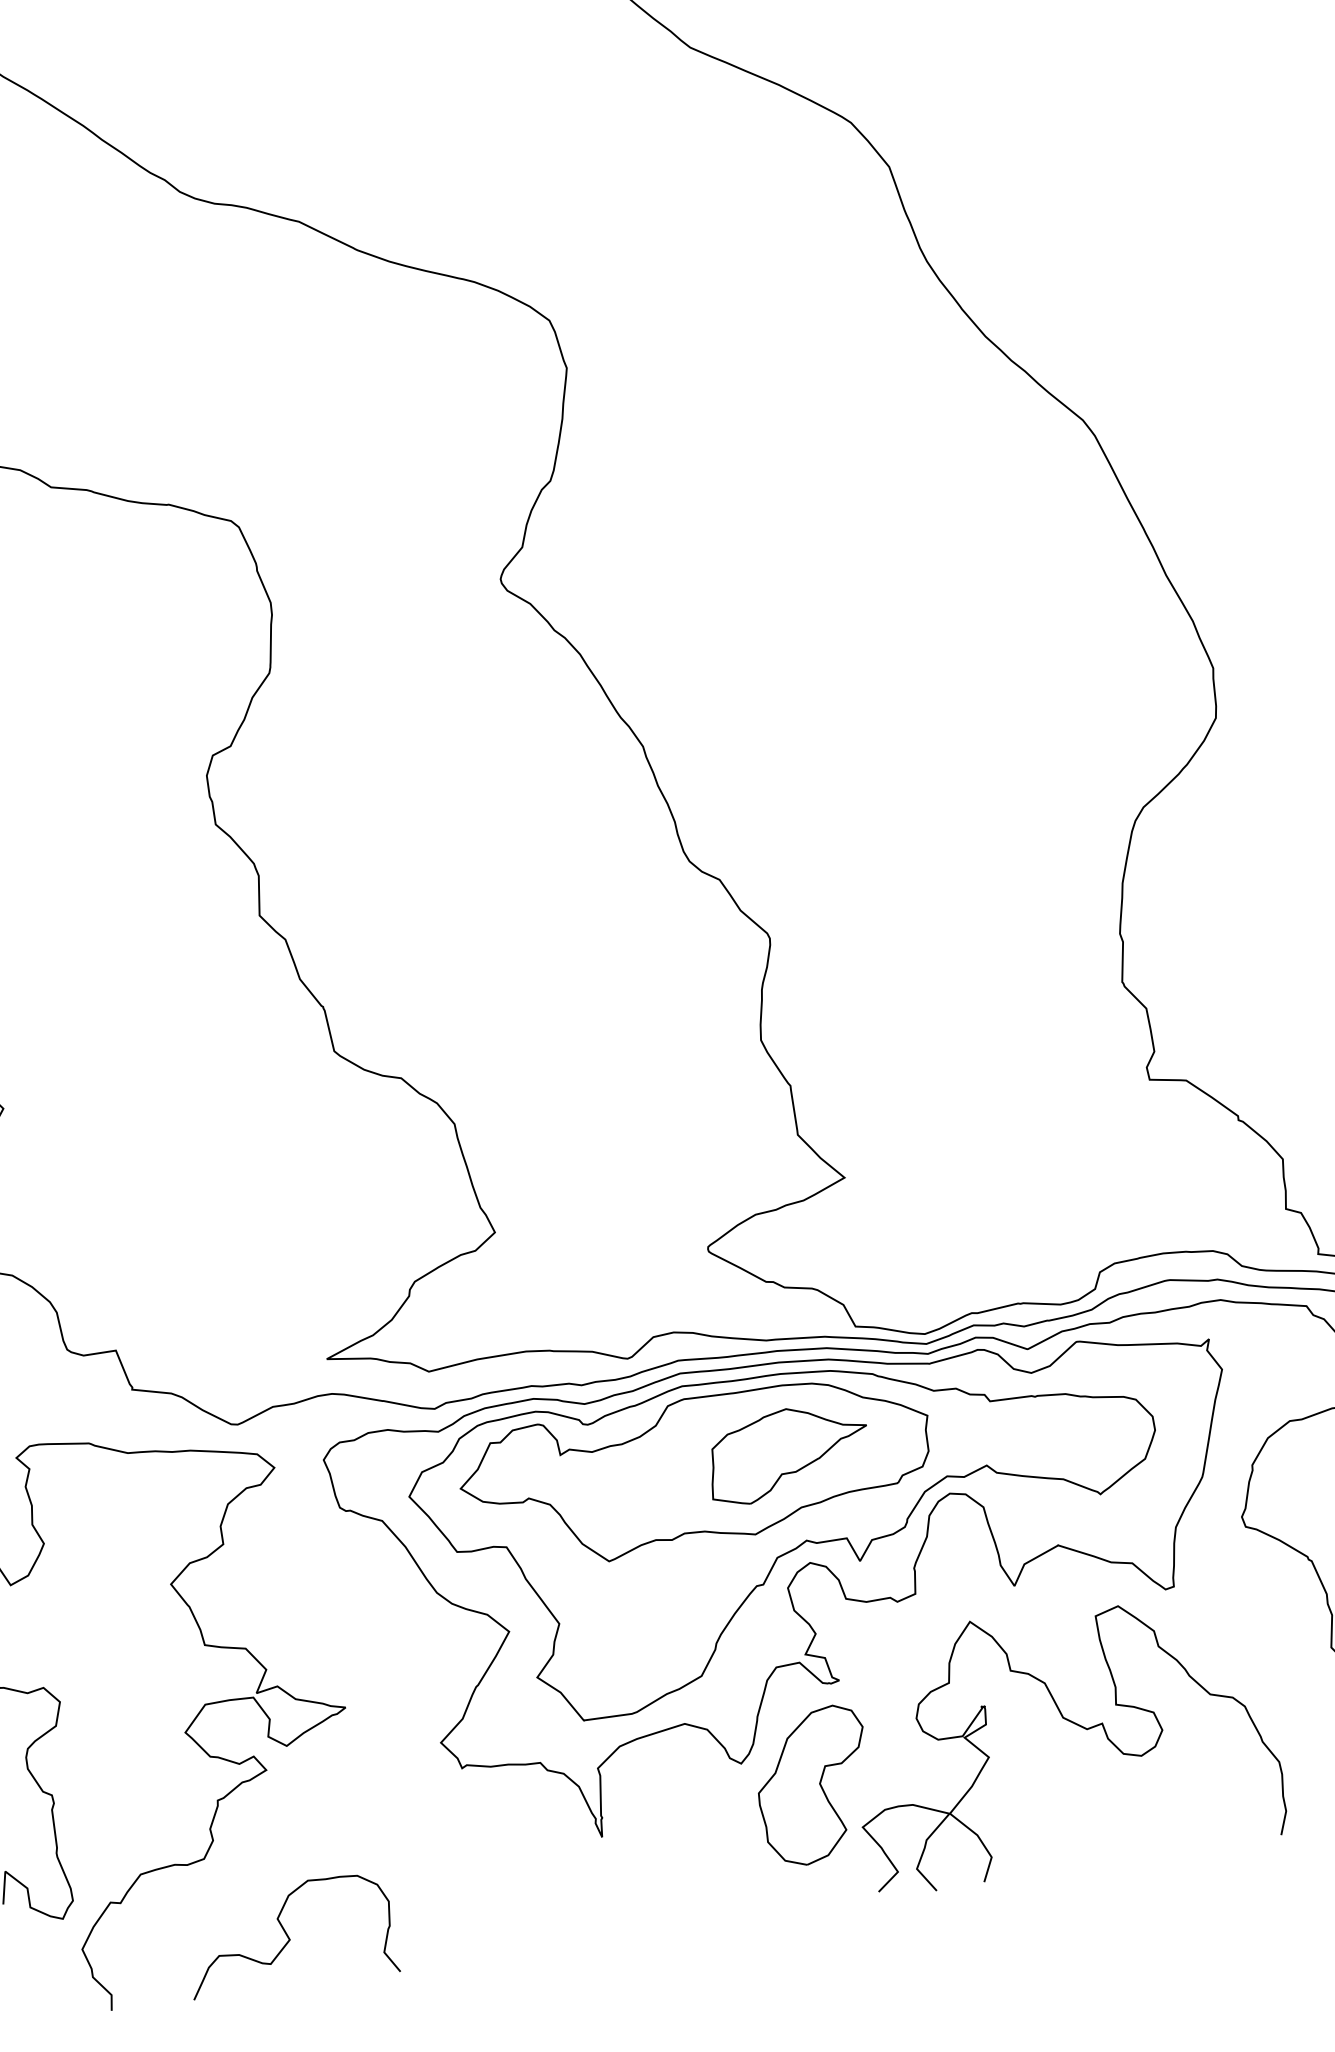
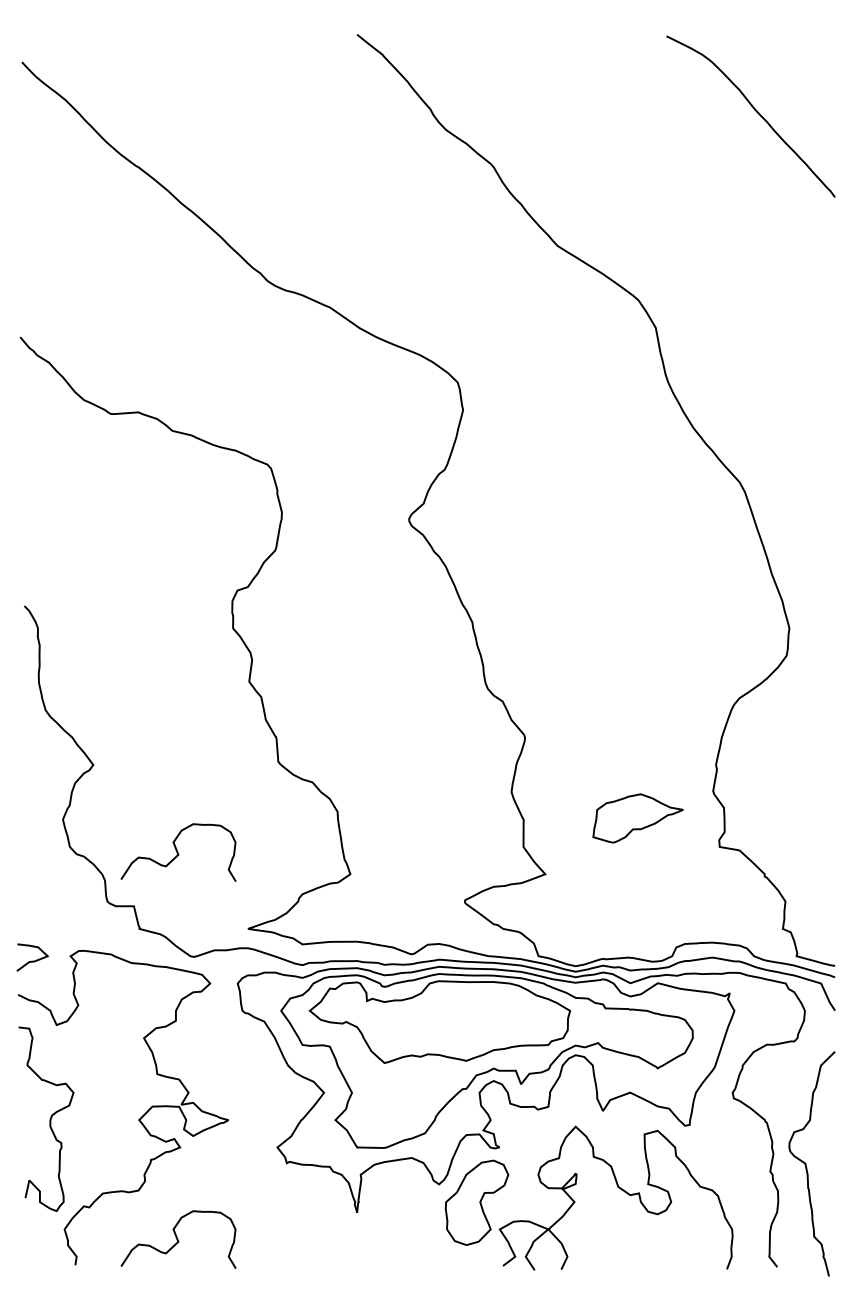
curve: (180, 1241) -> (178, 852), added
part: (787, 1453) -> (637, 818), moved

